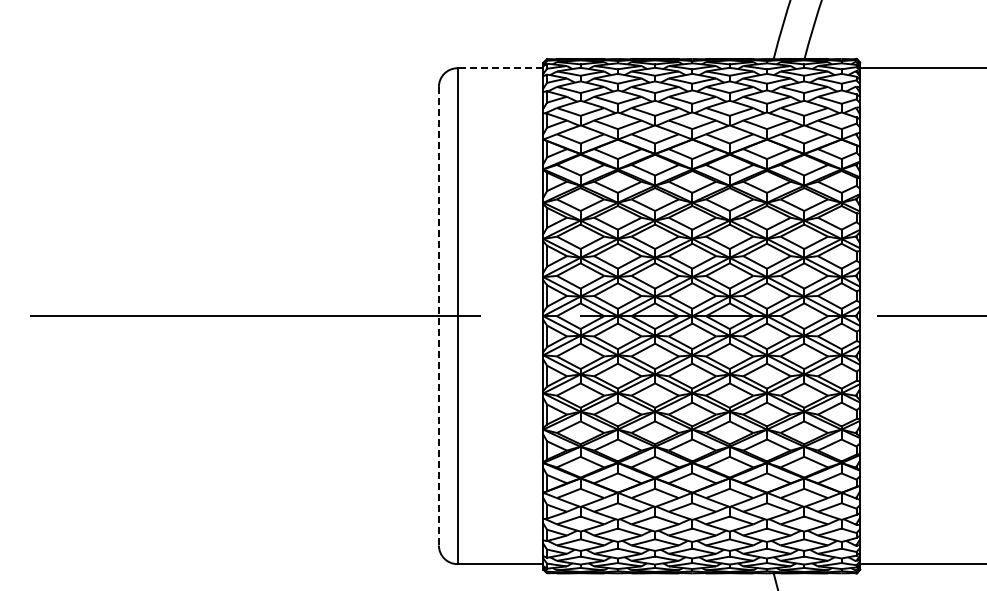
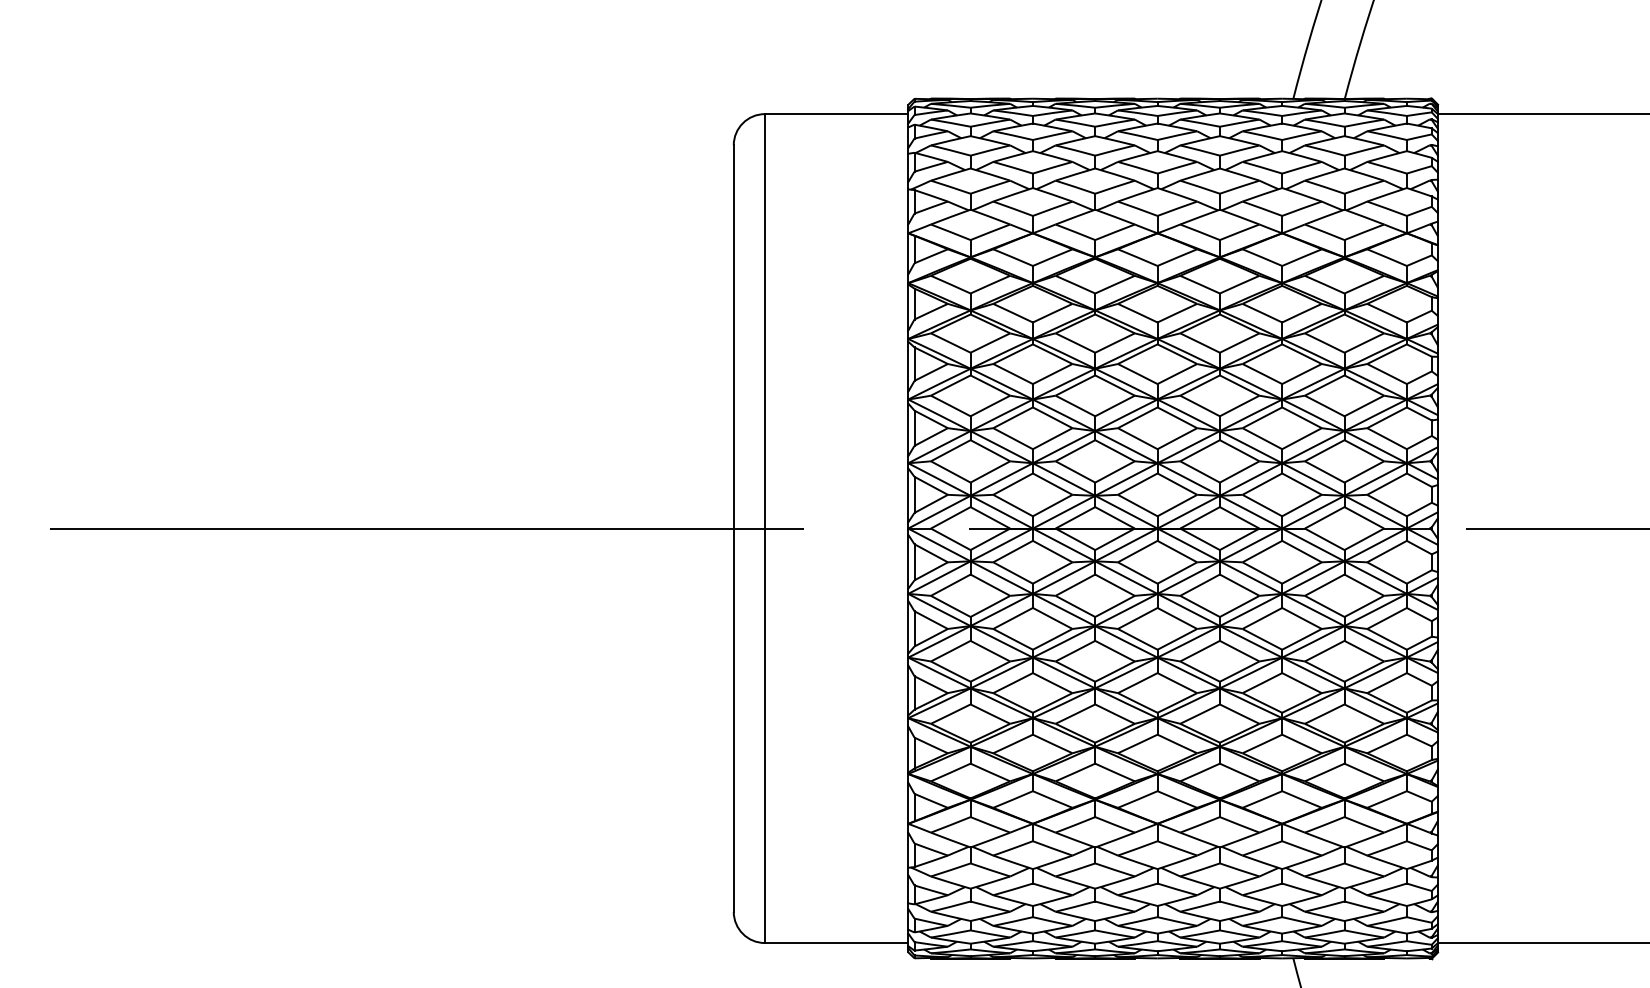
line: (500, 68) -> (836, 114), dashed -> solid
line: (438, 315) -> (733, 527), dashed -> solid

